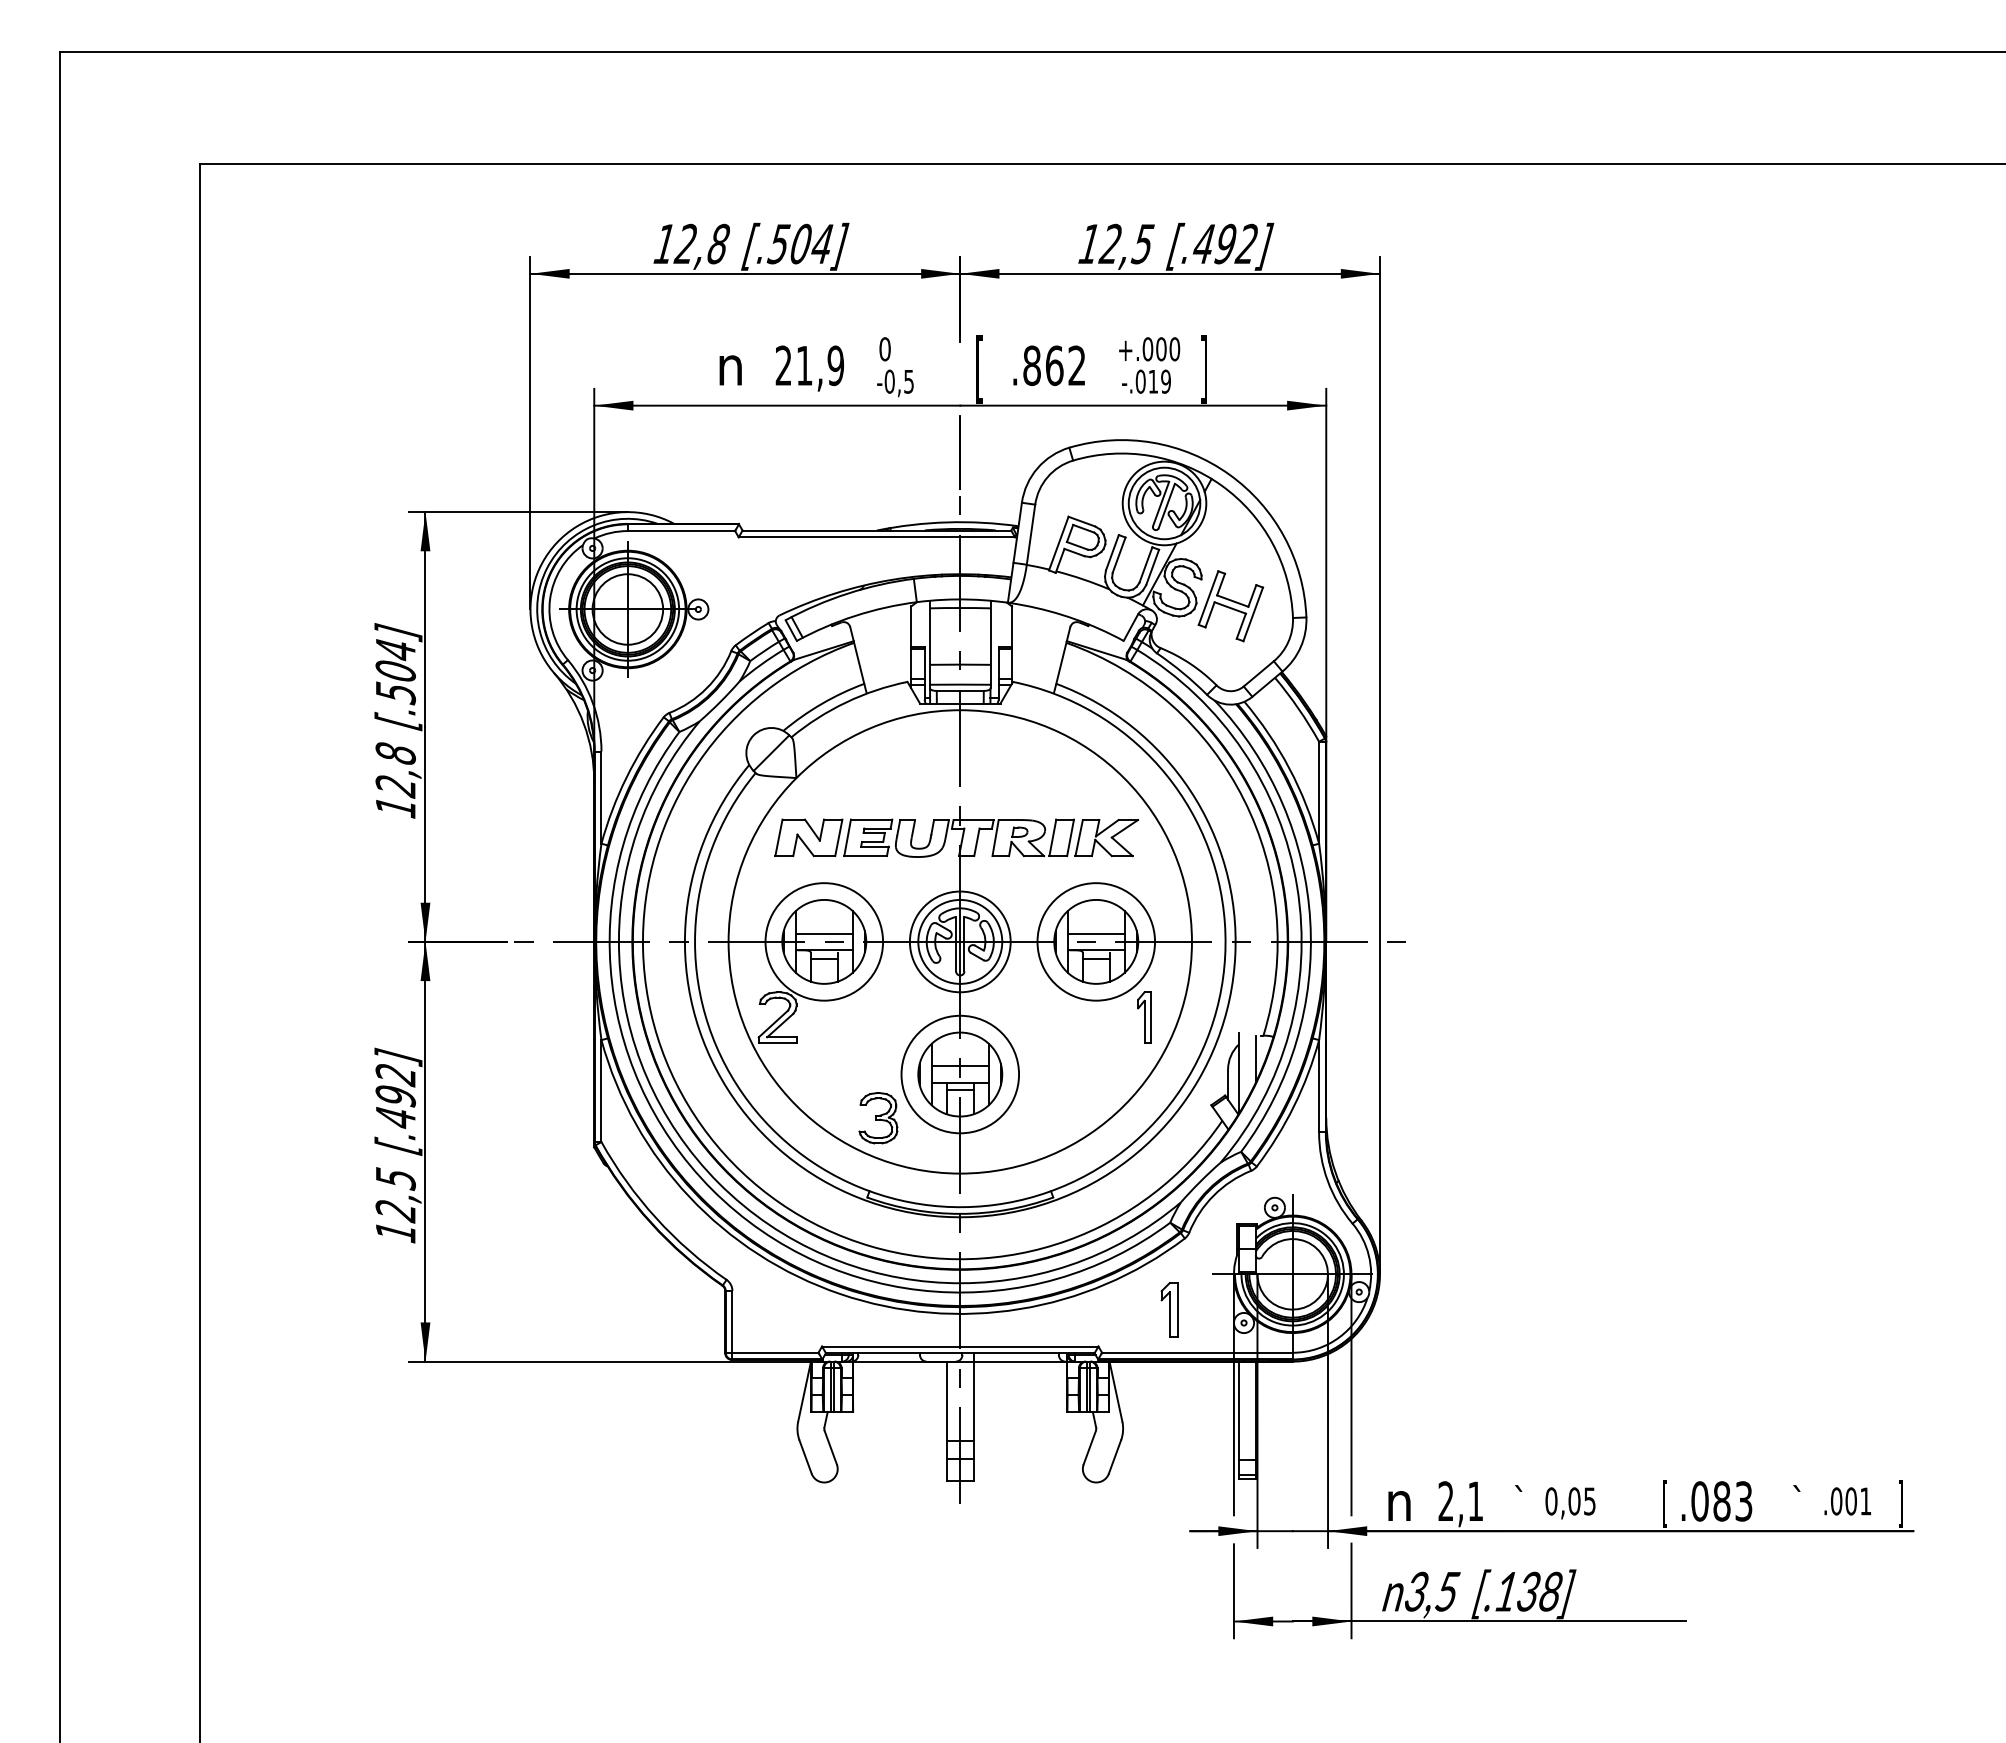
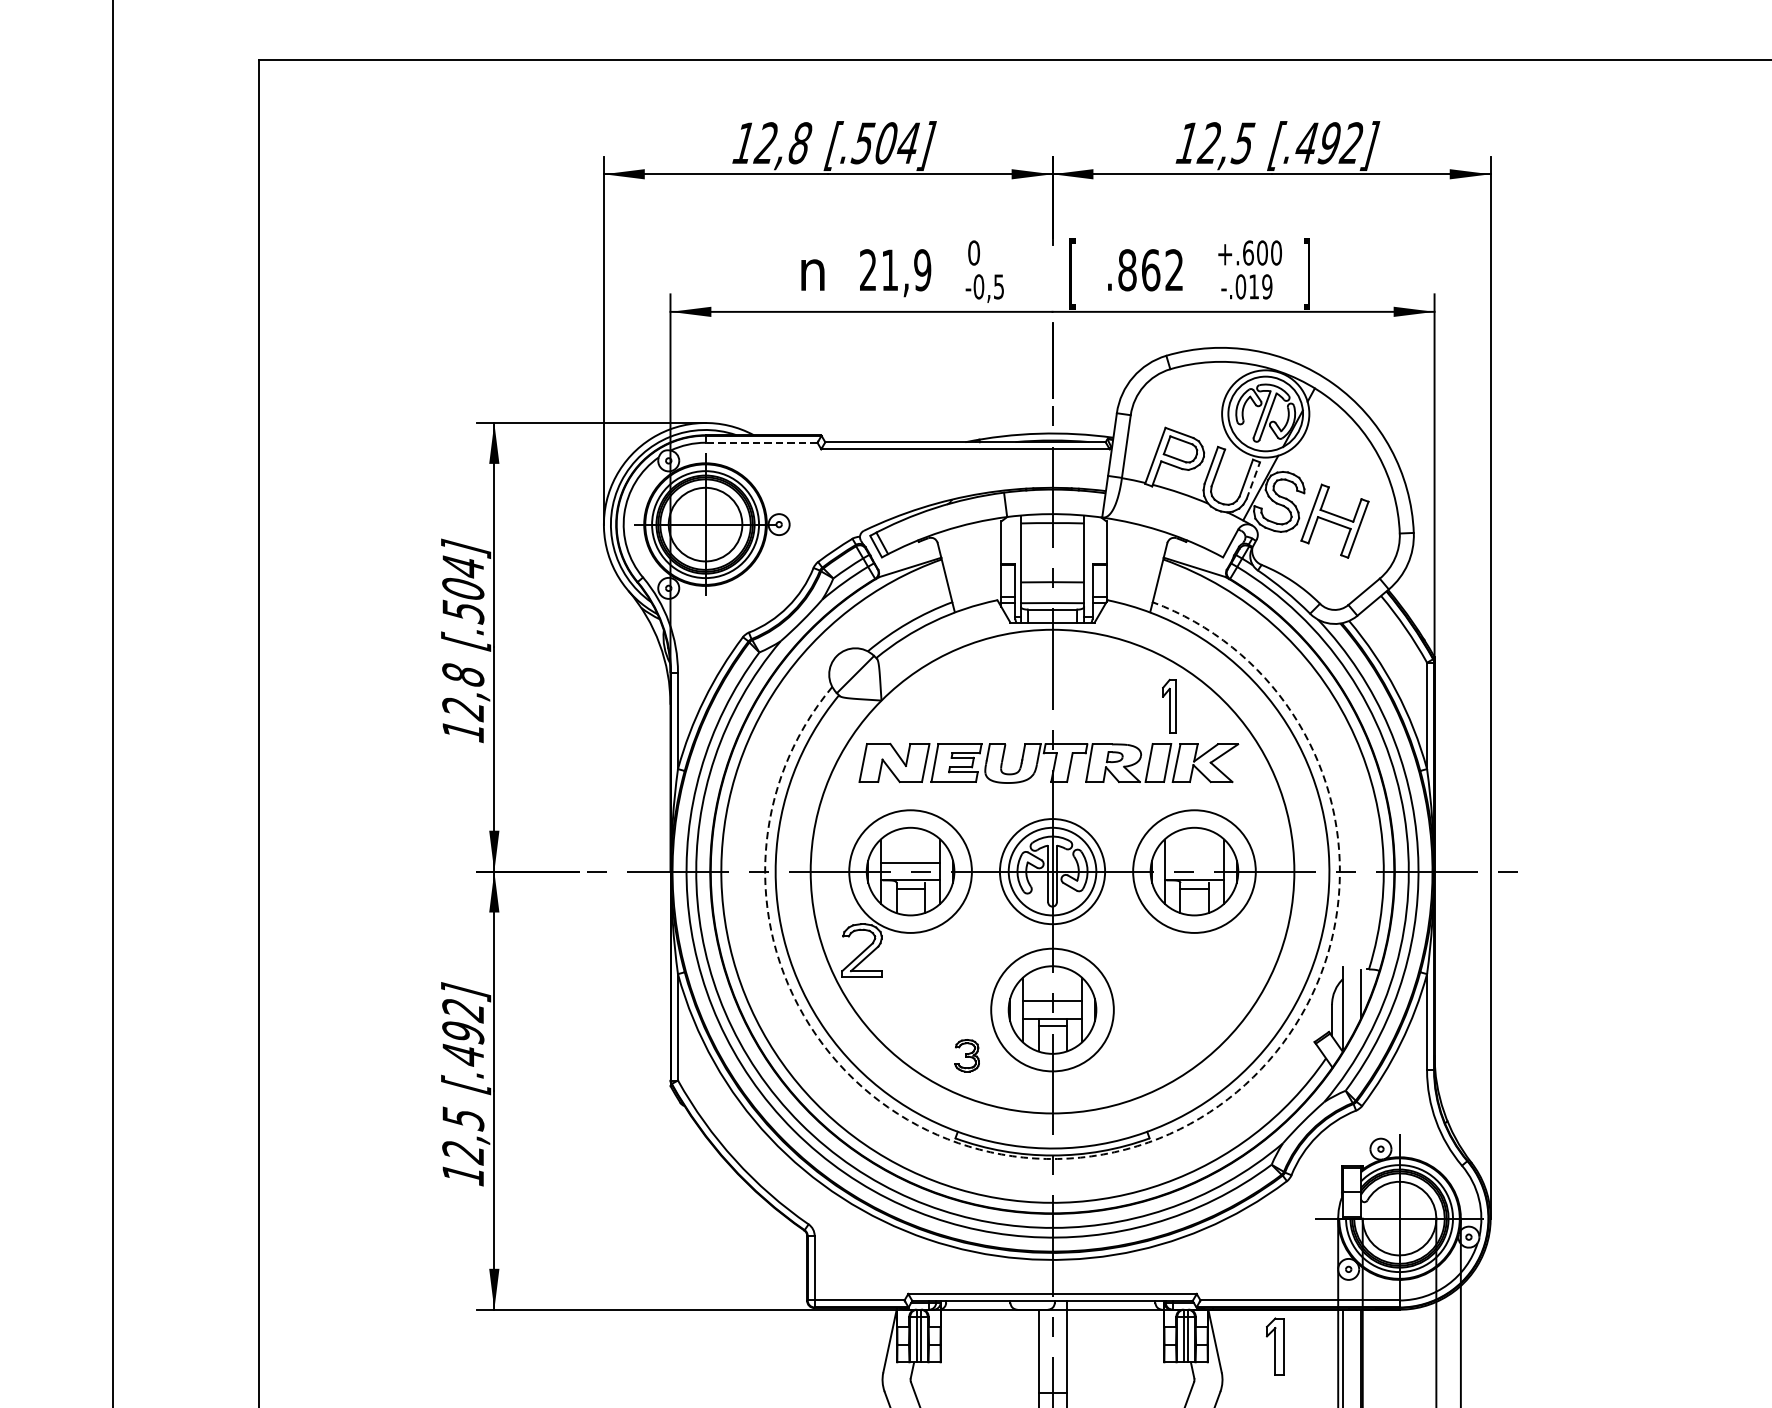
text: (1147, 349) -> (1247, 253), +.000 -> +.600
line: (681, 531) -> (761, 443), solid -> dashed
line: (1152, 567) -> (1253, 480), solid -> dashed
line: (1095, 933) -> (1193, 862), removed
part: (1144, 1017) -> (1169, 706), moved
part: (878, 1118) -> (967, 1055), size x0.6
arc: (1030, 1208) -> (1125, 1149), solid -> dashed
part: (1169, 1309) -> (1275, 1346), moved

